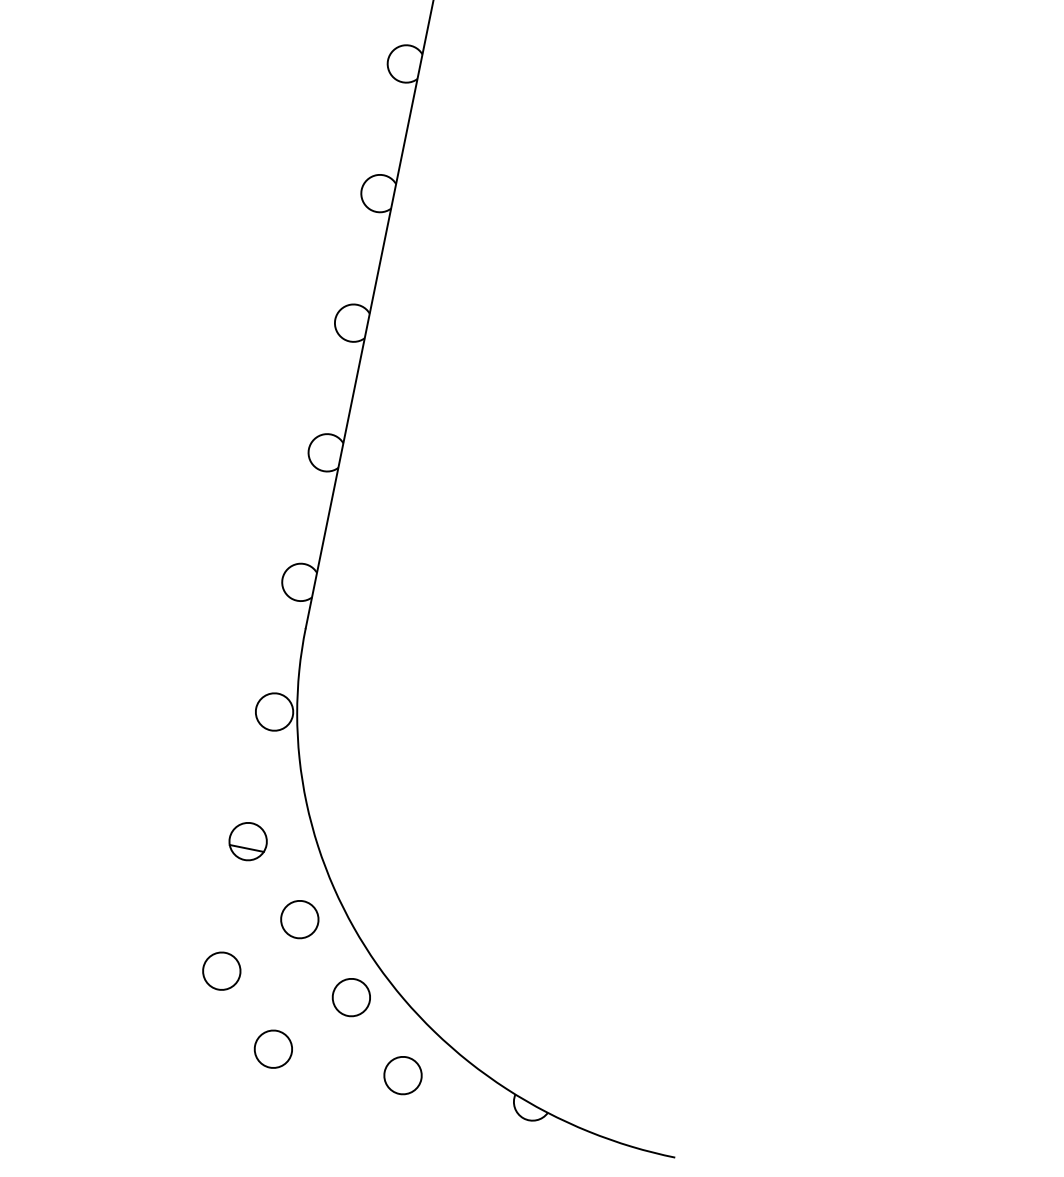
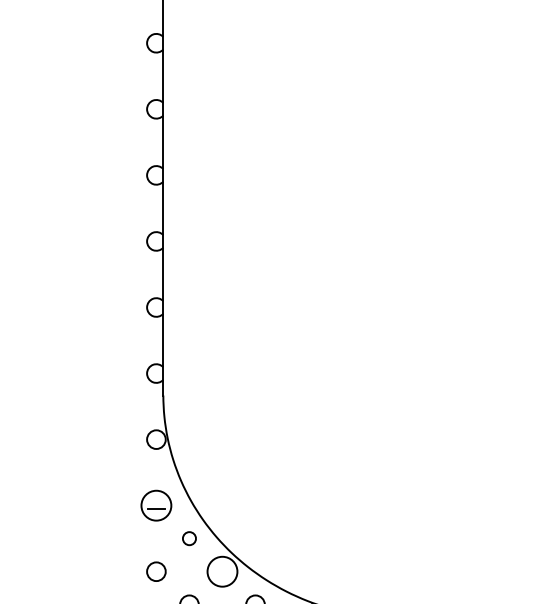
circle: (248, 841) -> (156, 505), size x1.6
circle: (299, 919) -> (189, 538), size x0.7
circle: (351, 997) -> (222, 571), size x1.6

